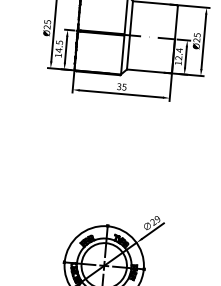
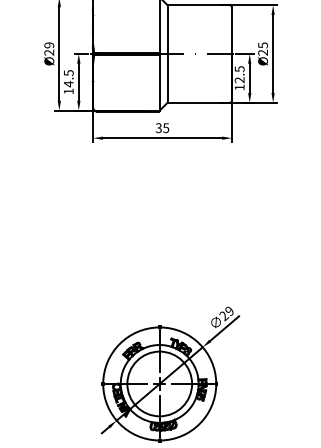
text: (47, 22) -> (49, 45), Ø25 -> Ø29
text: (179, 49) -> (239, 68), 12.4 -> 12.5

